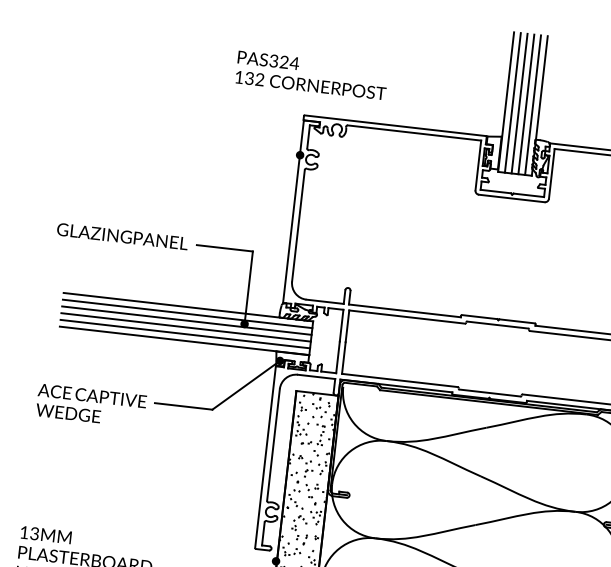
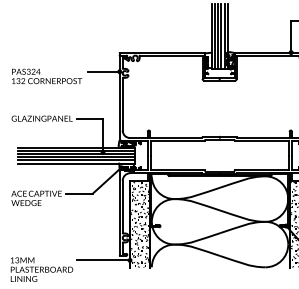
text: (312, 75) -> (47, 76), moved
line: (265, 150) -> (103, 71), added
line: (219, 555) -> (103, 260), added

